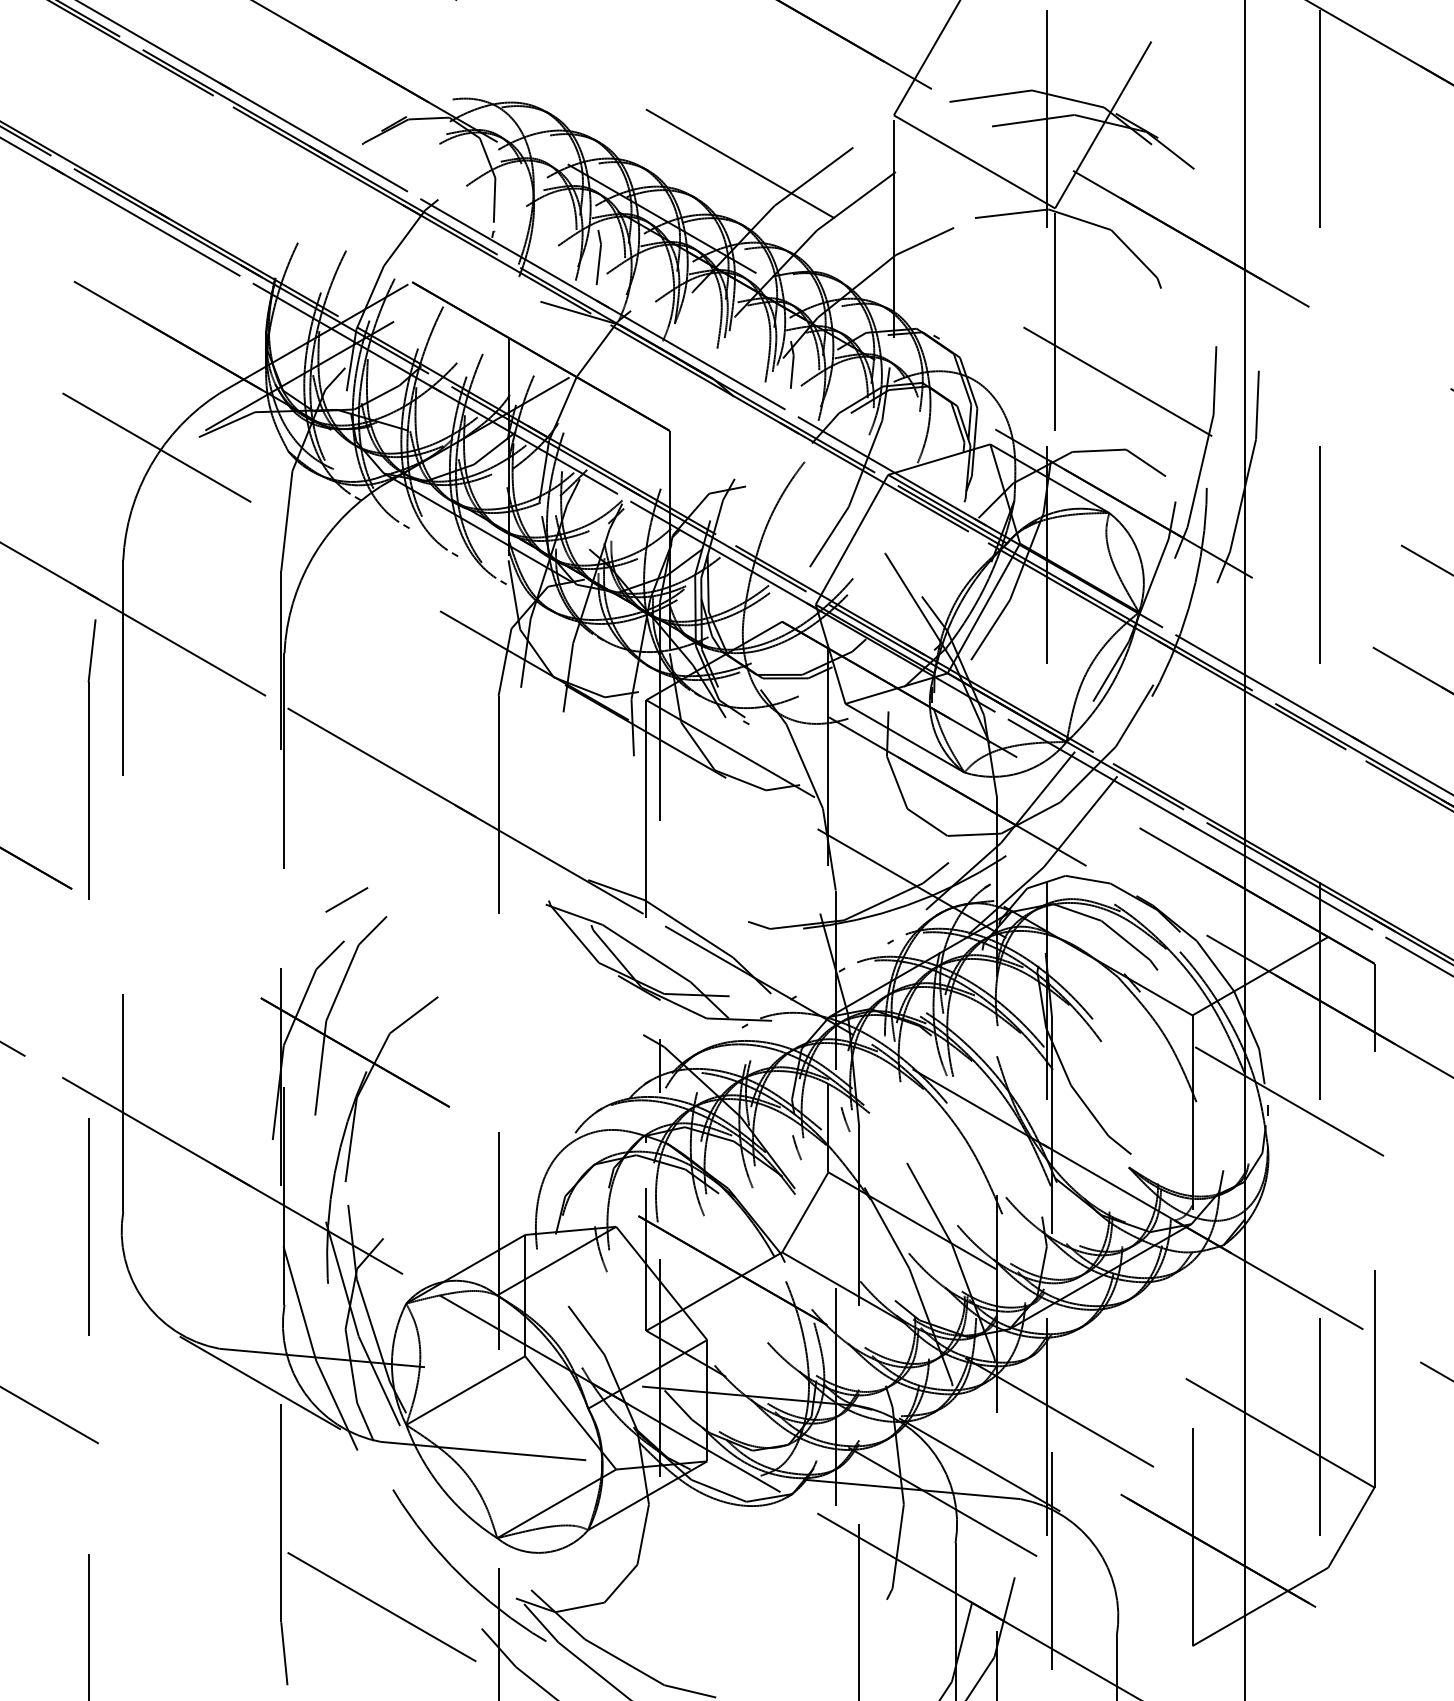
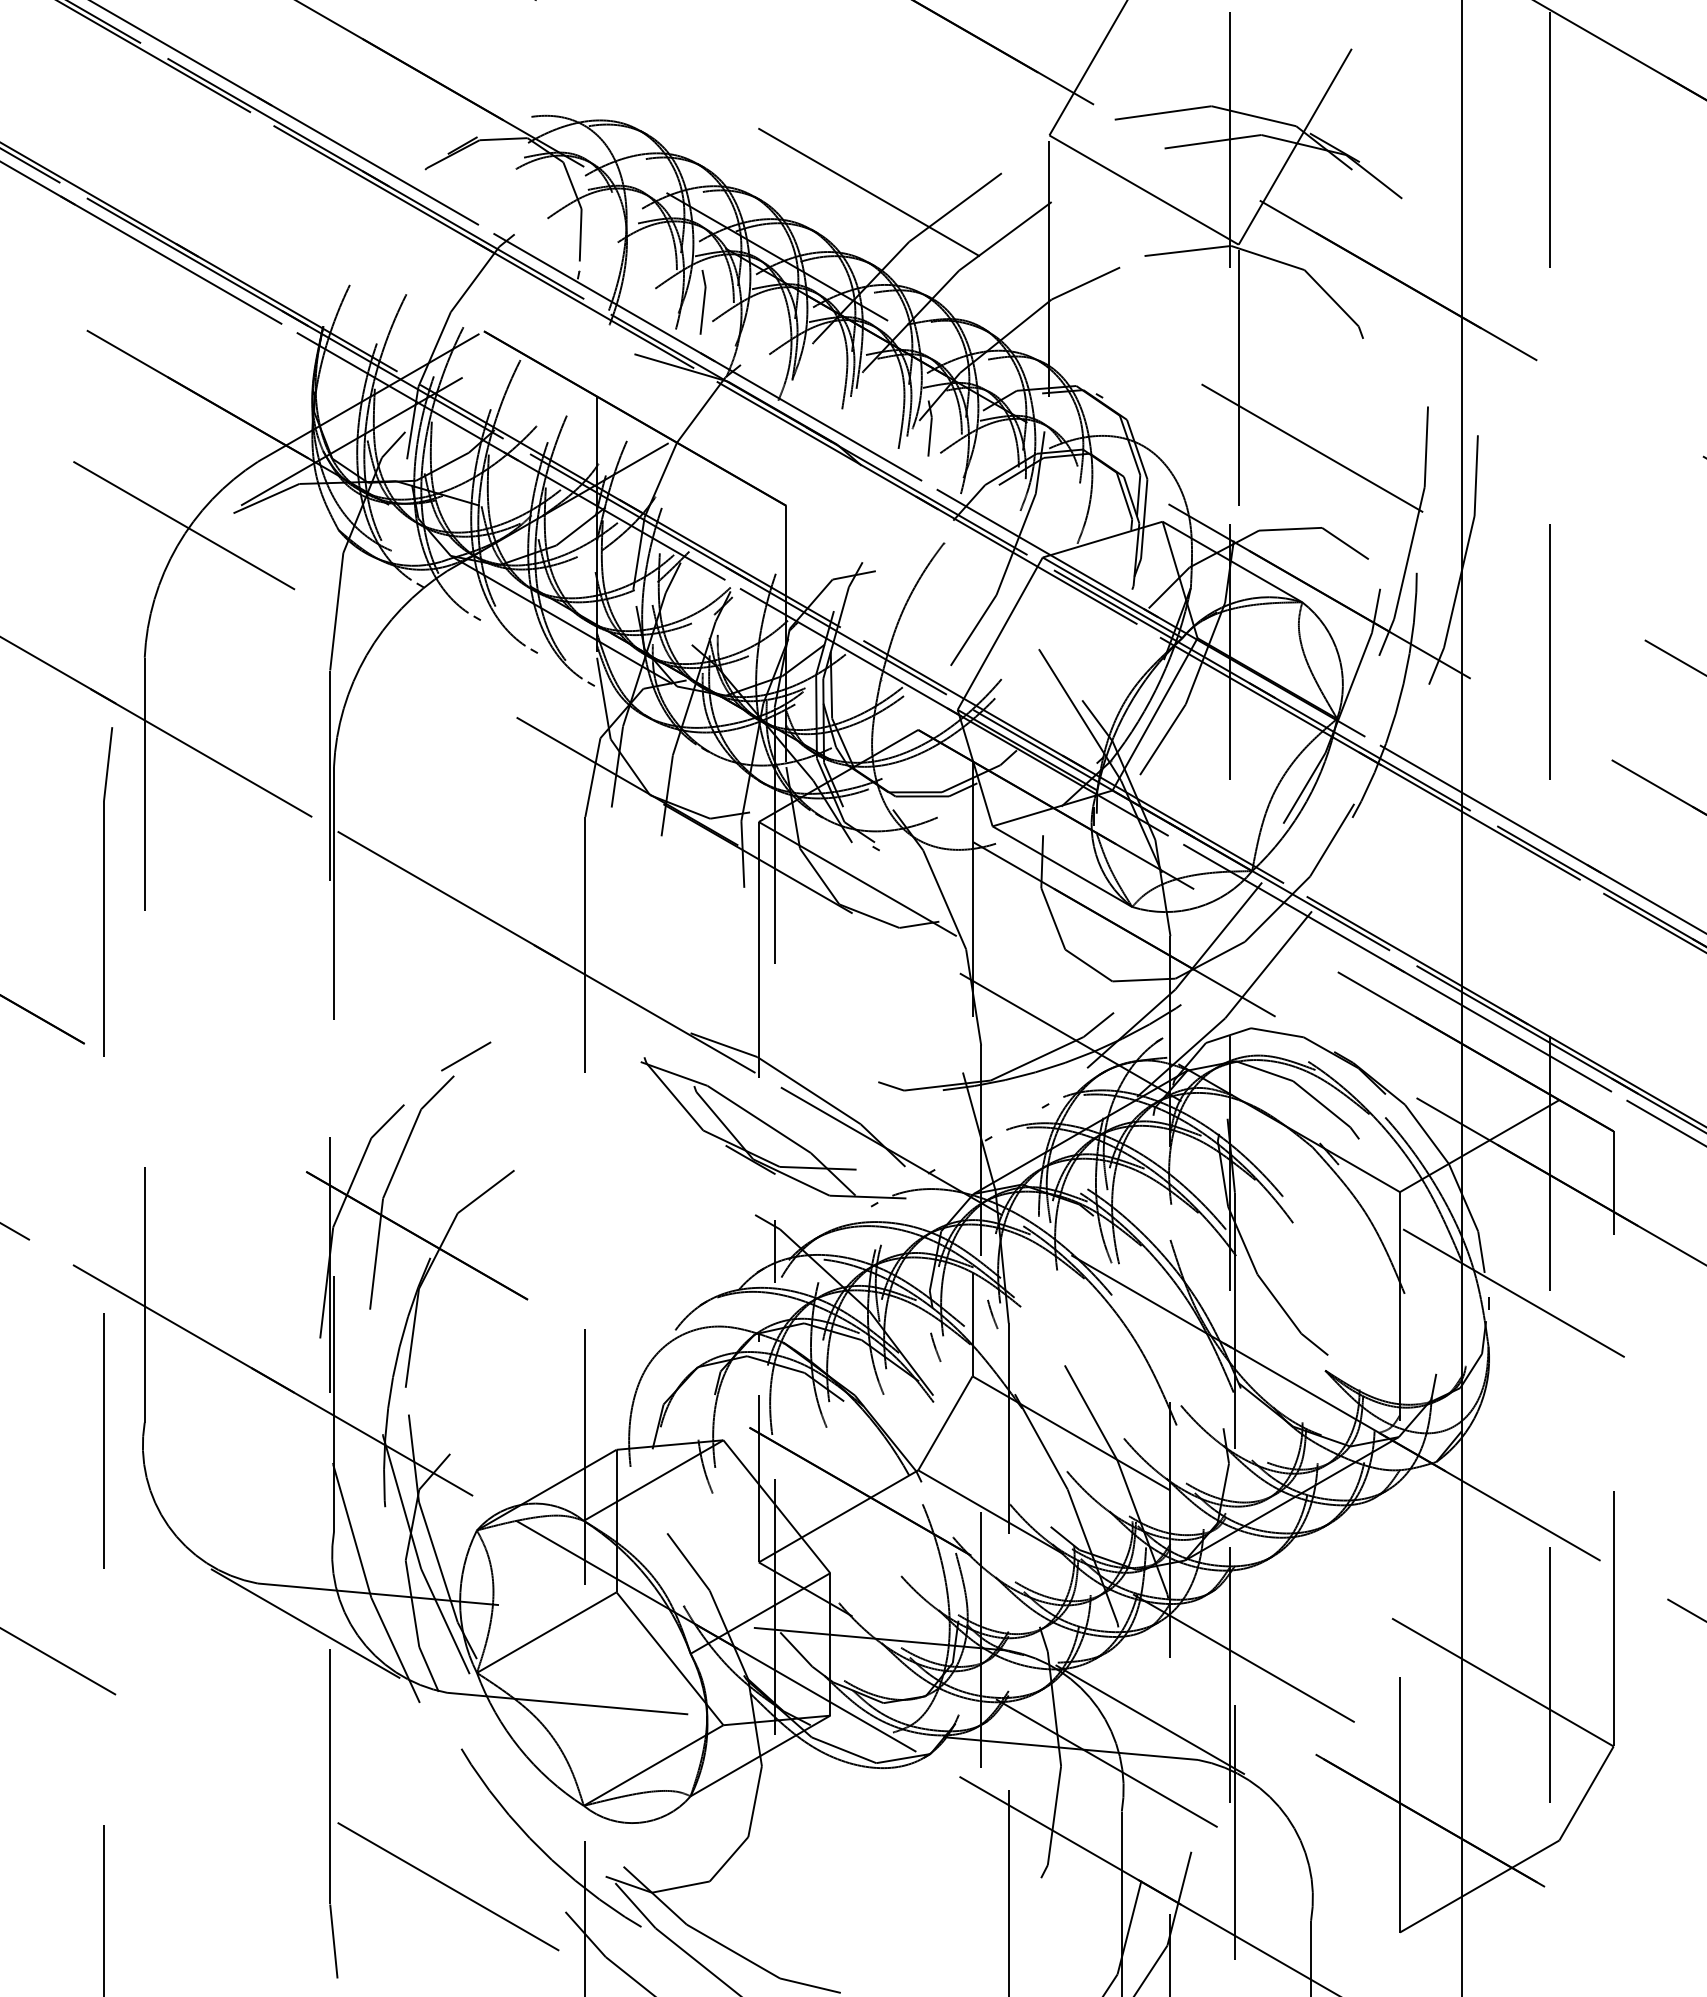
line: (347, 899) -> (466, 1056), moved

